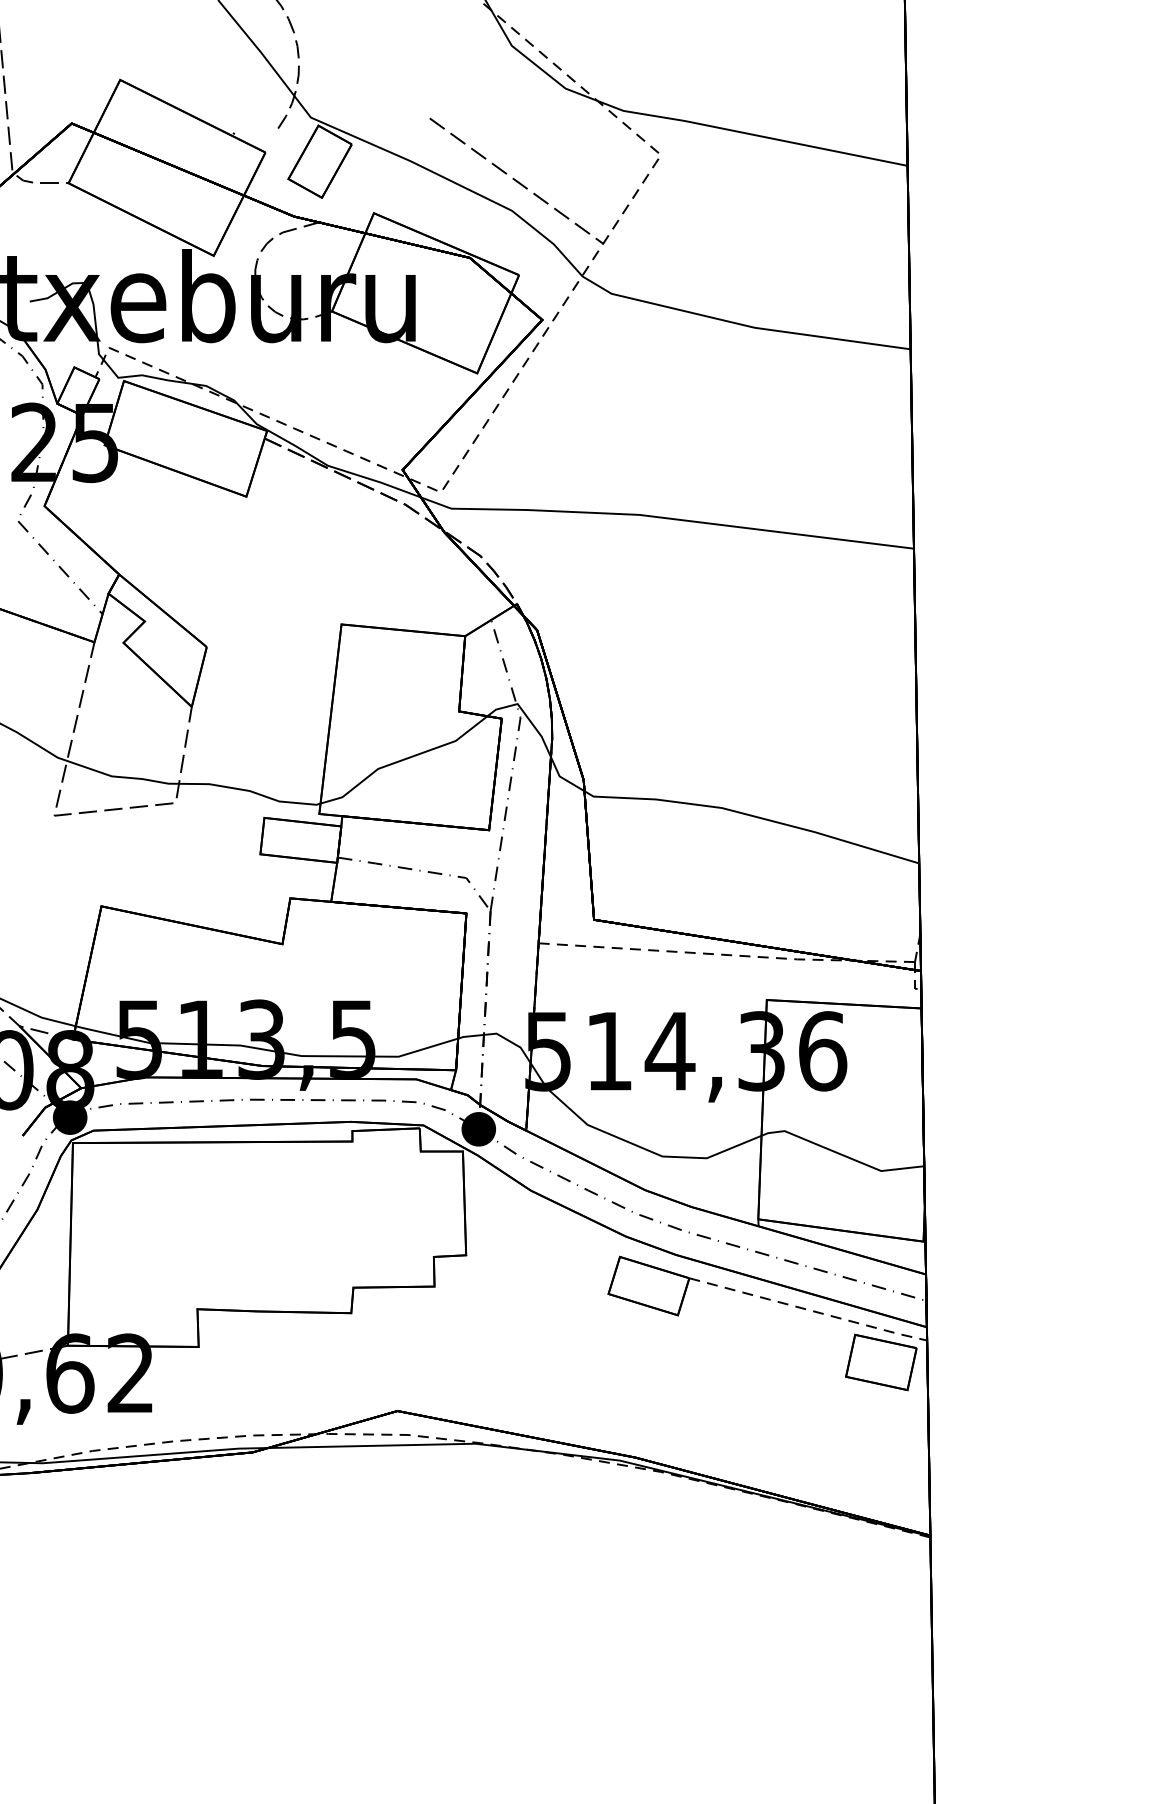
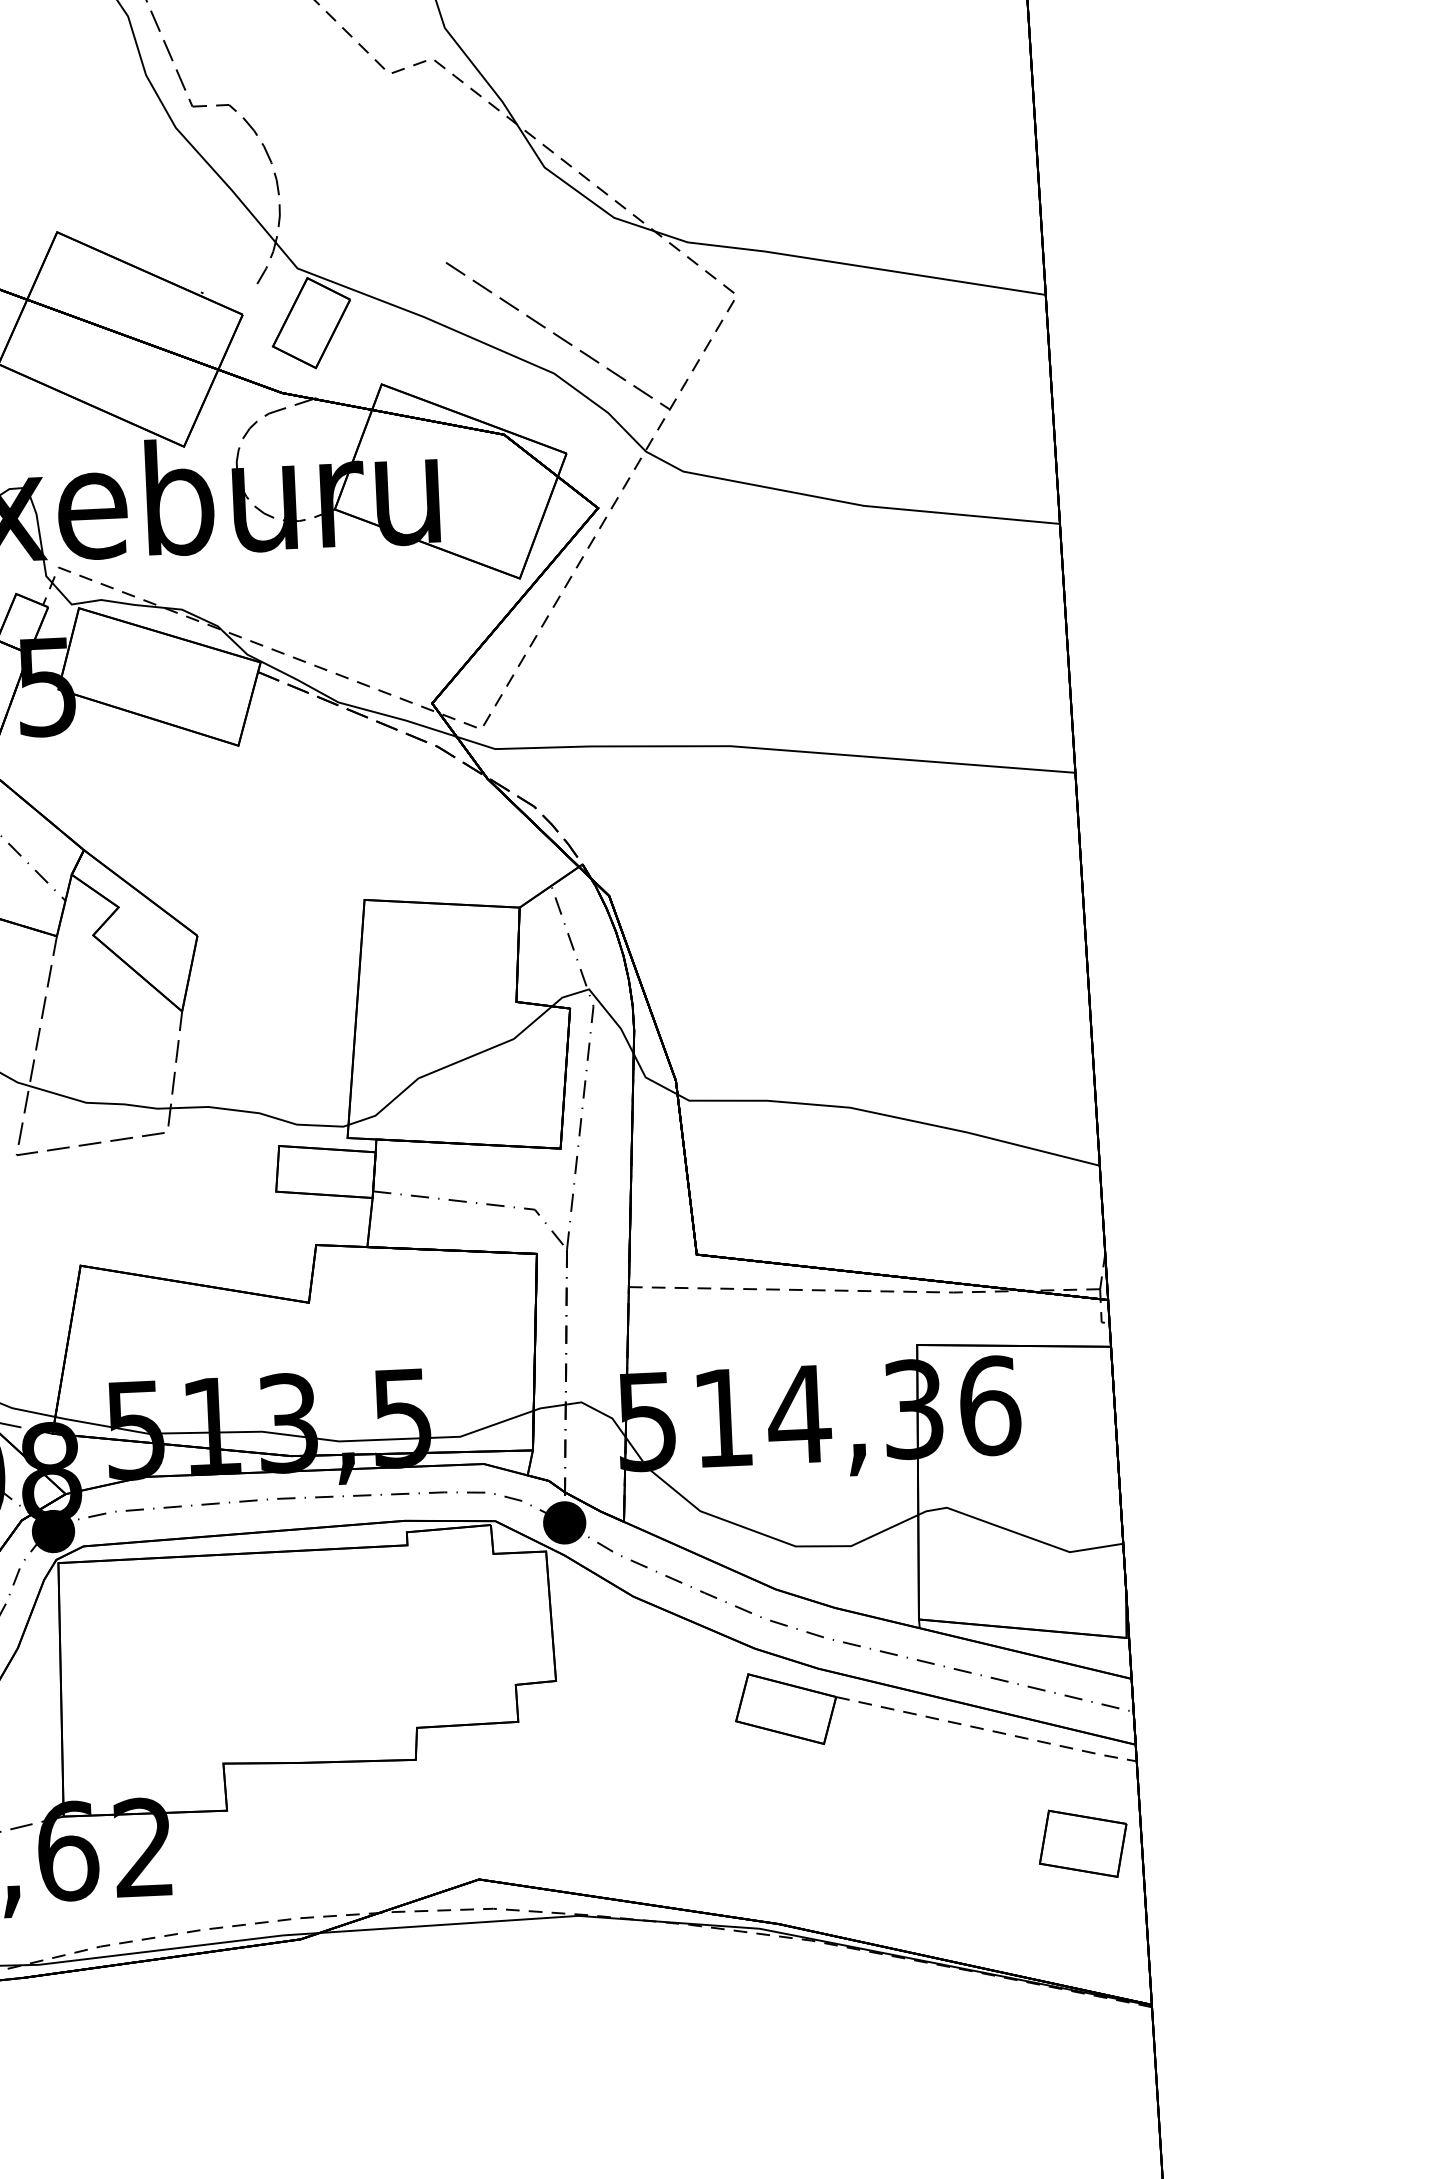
part: (881, 1362) -> (1083, 1843), moved

